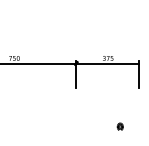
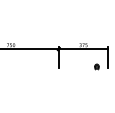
part: (119, 126) -> (96, 66), moved

